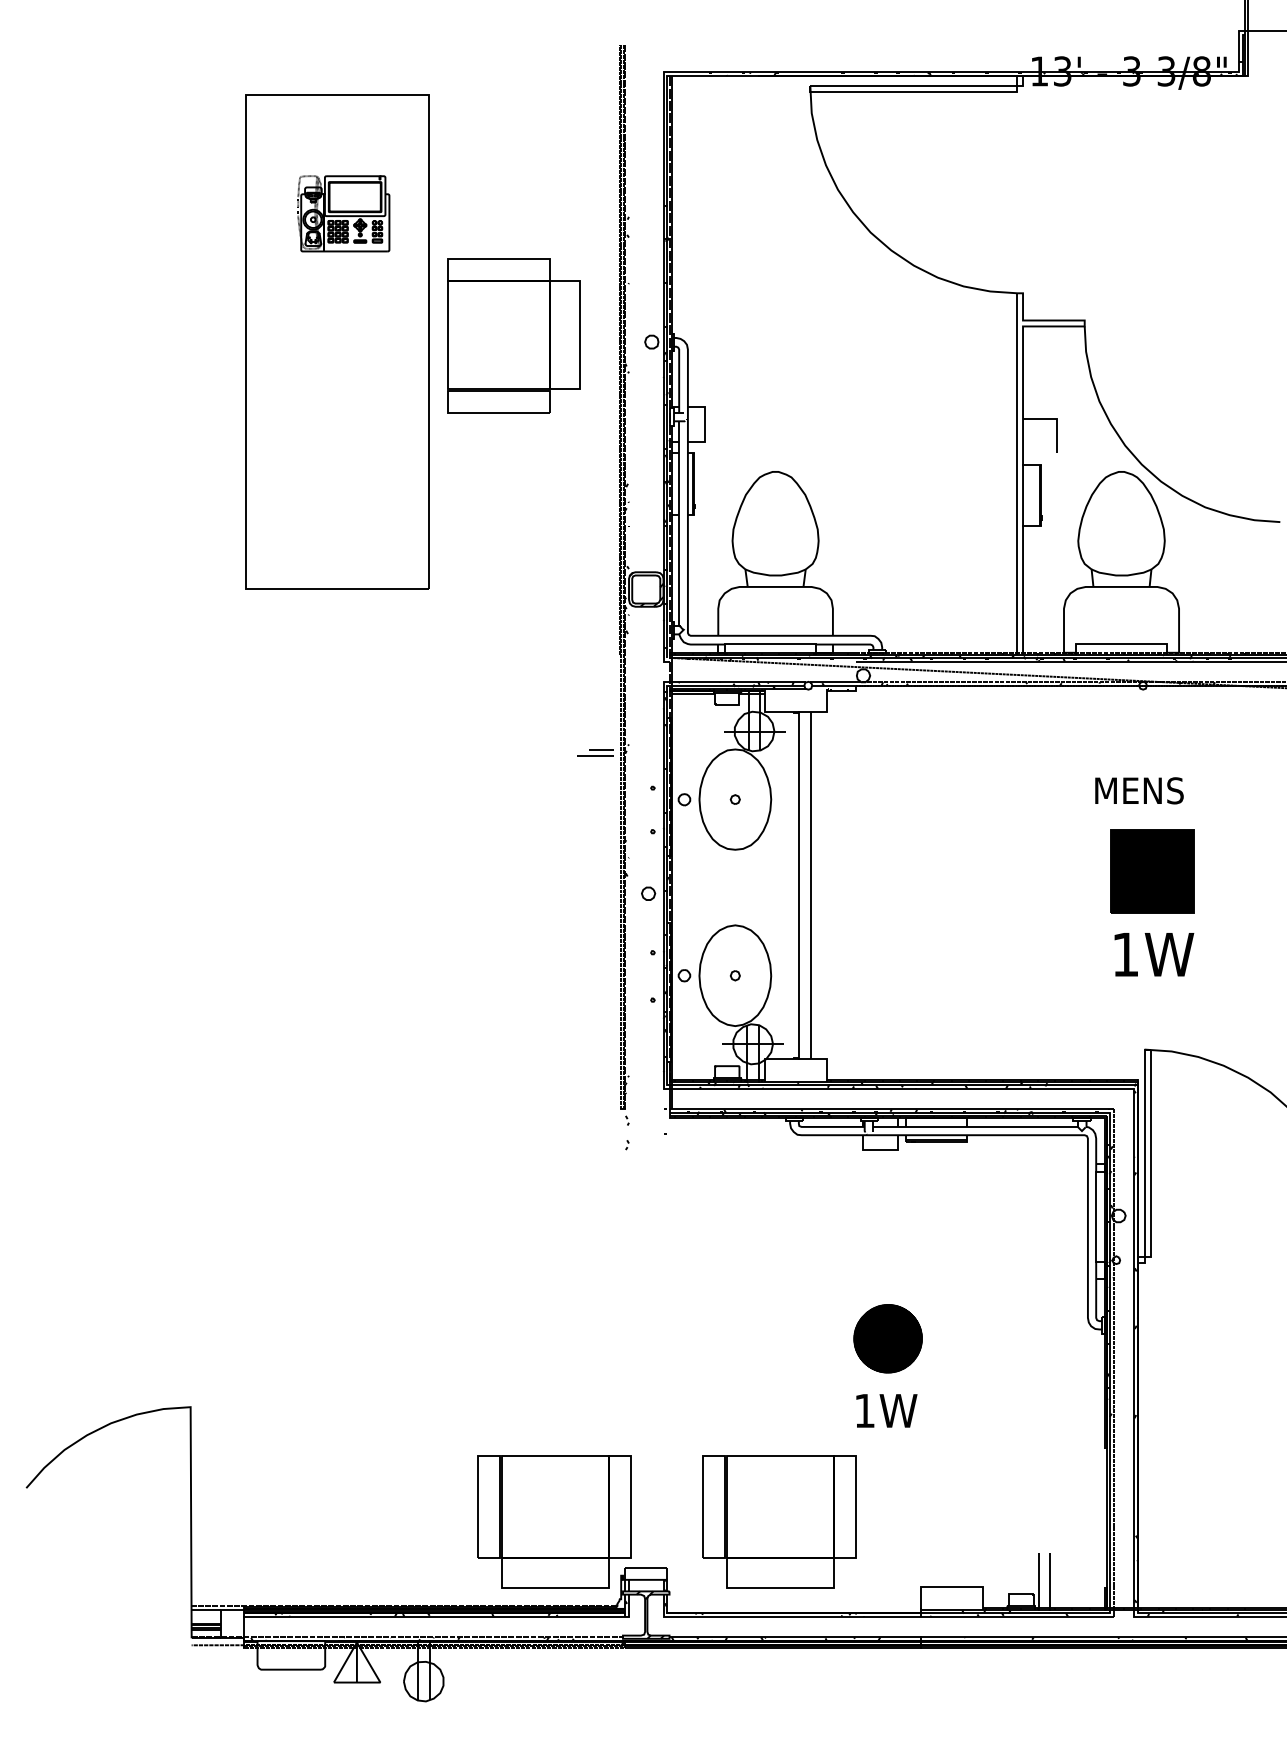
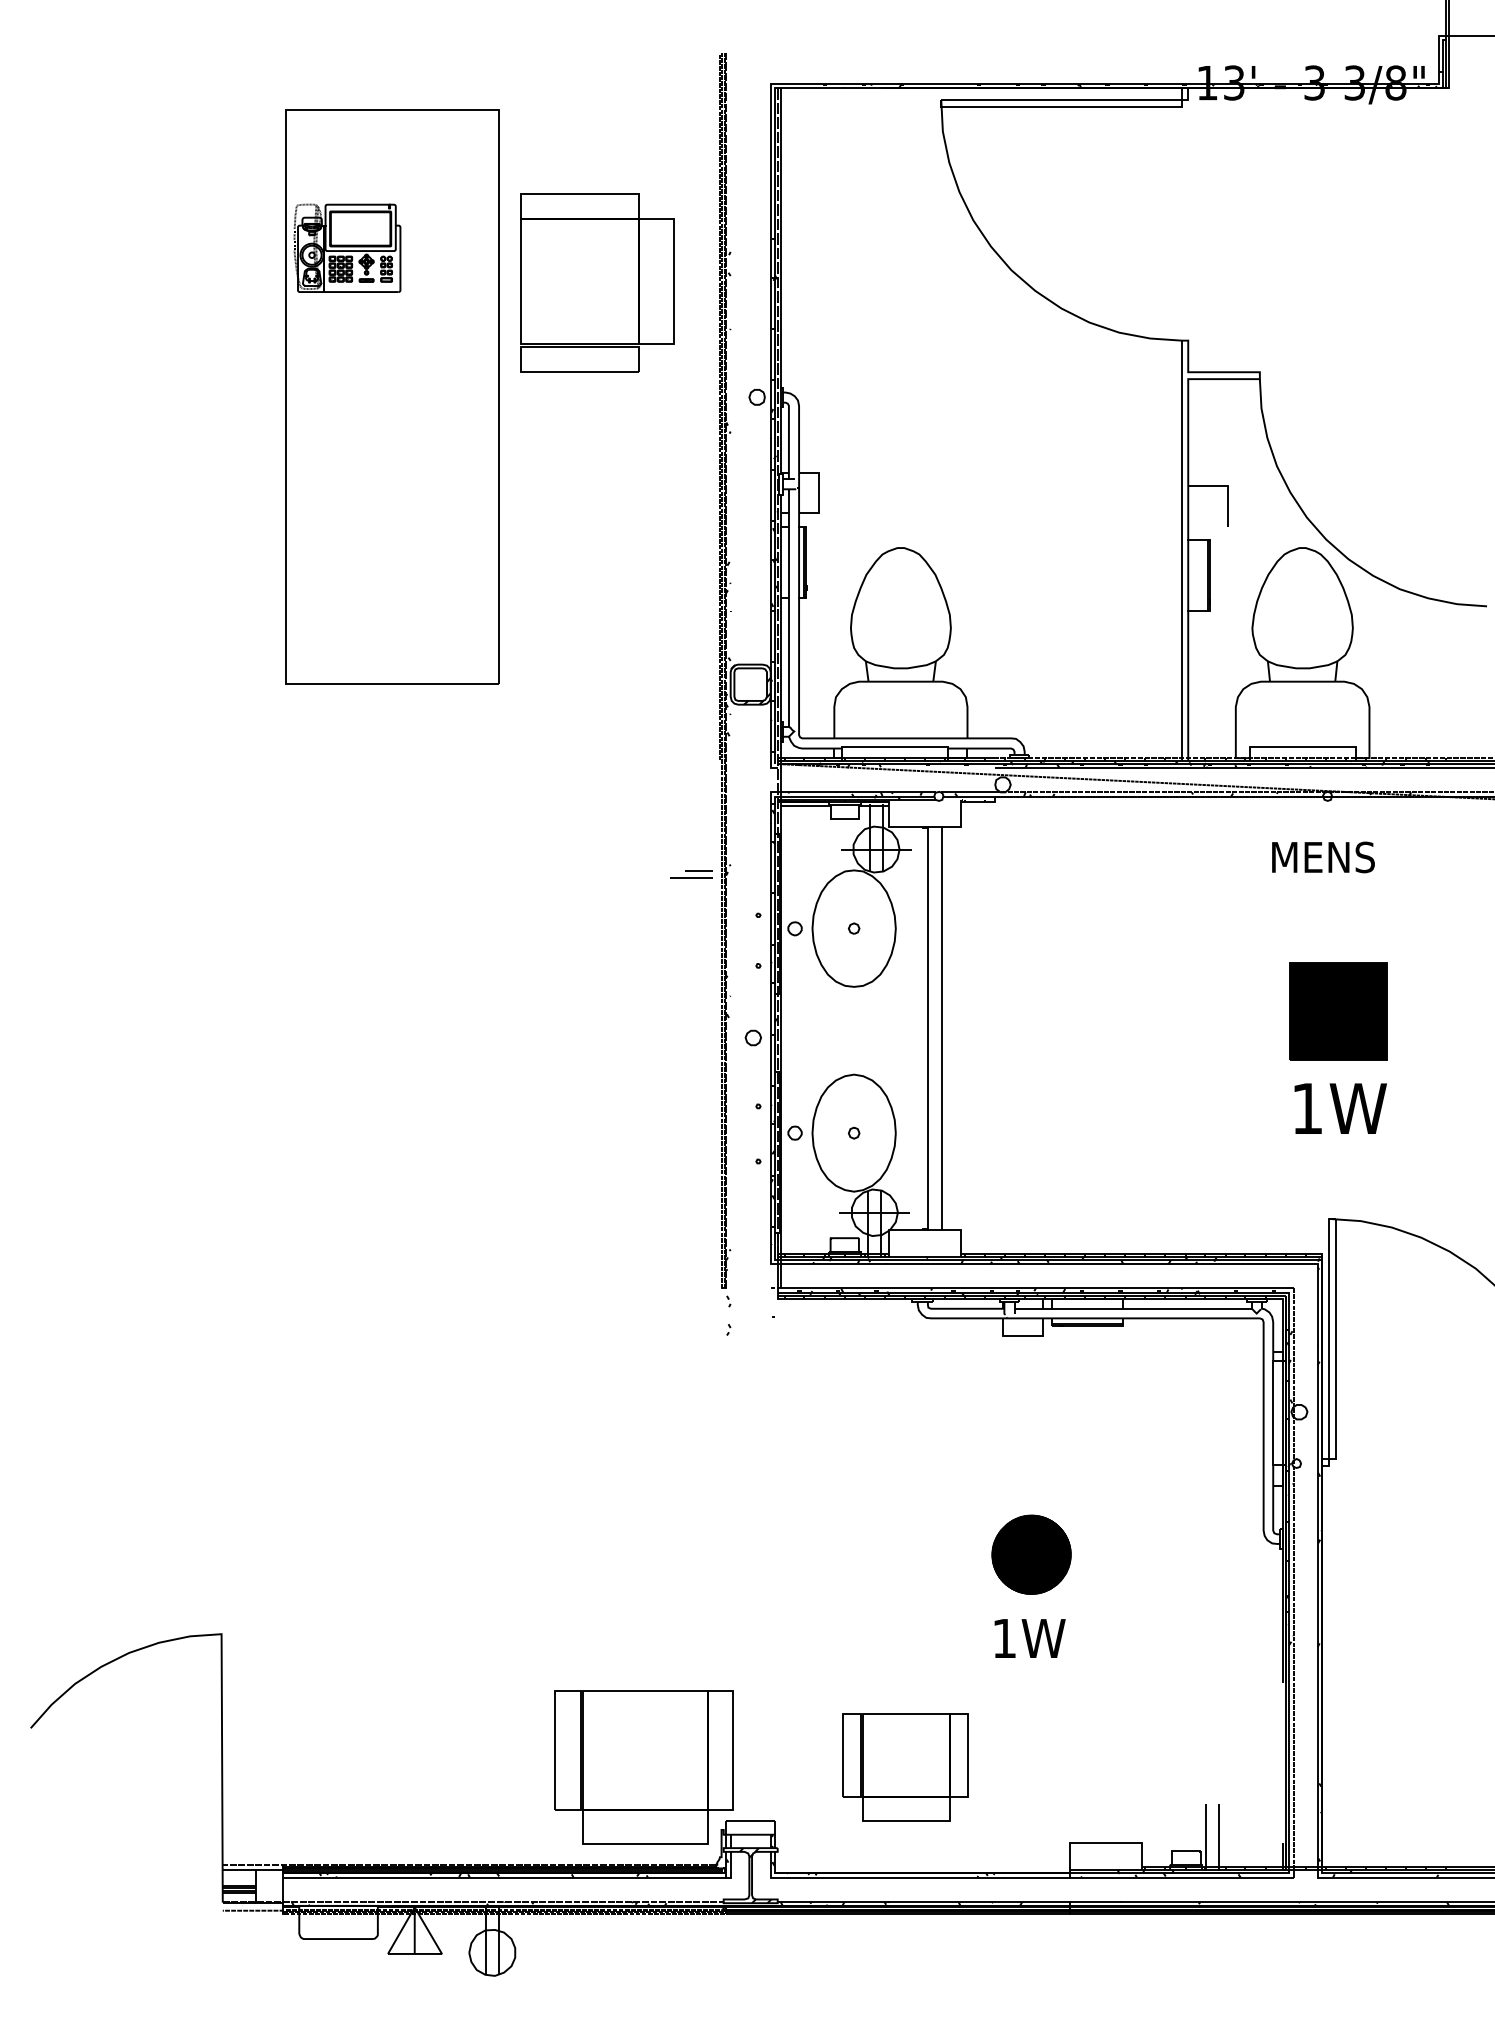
part: (343, 213) -> (347, 247), moved
part: (514, 335) -> (597, 282), moved
text: (1139, 790) -> (1323, 857), moved
part: (779, 1521) -> (905, 1767), size x0.7

